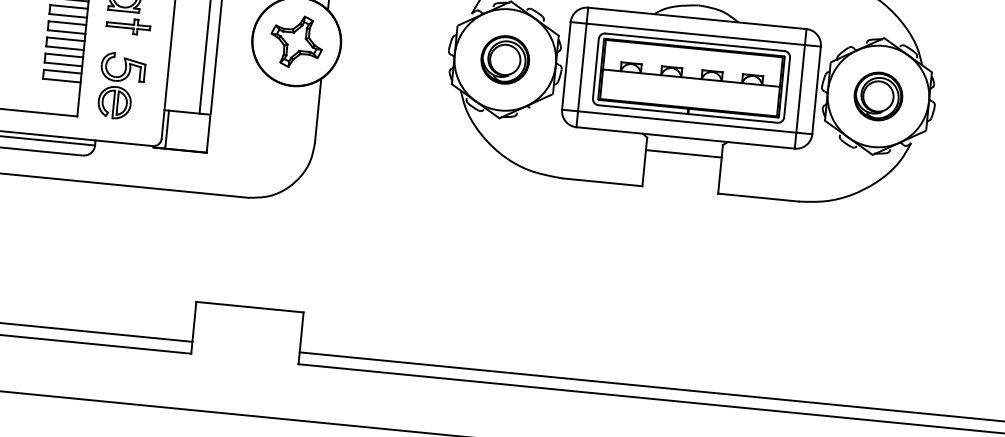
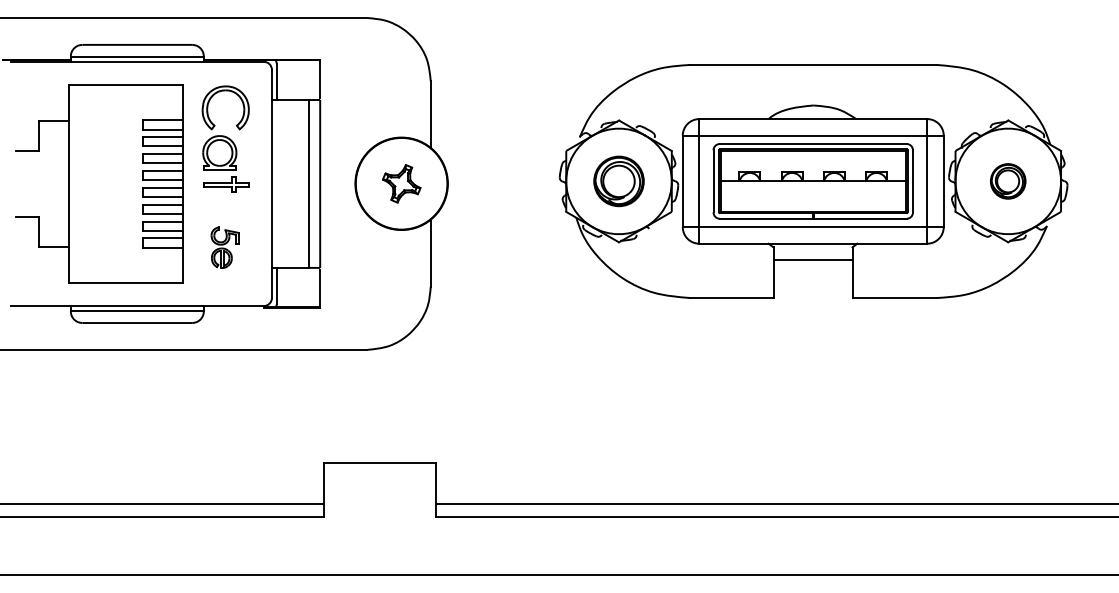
part: (296, 41) -> (401, 183), size x0.7
part: (120, 86) -> (224, 247), size x0.6
part: (877, 96) -> (1007, 181), size x0.7

